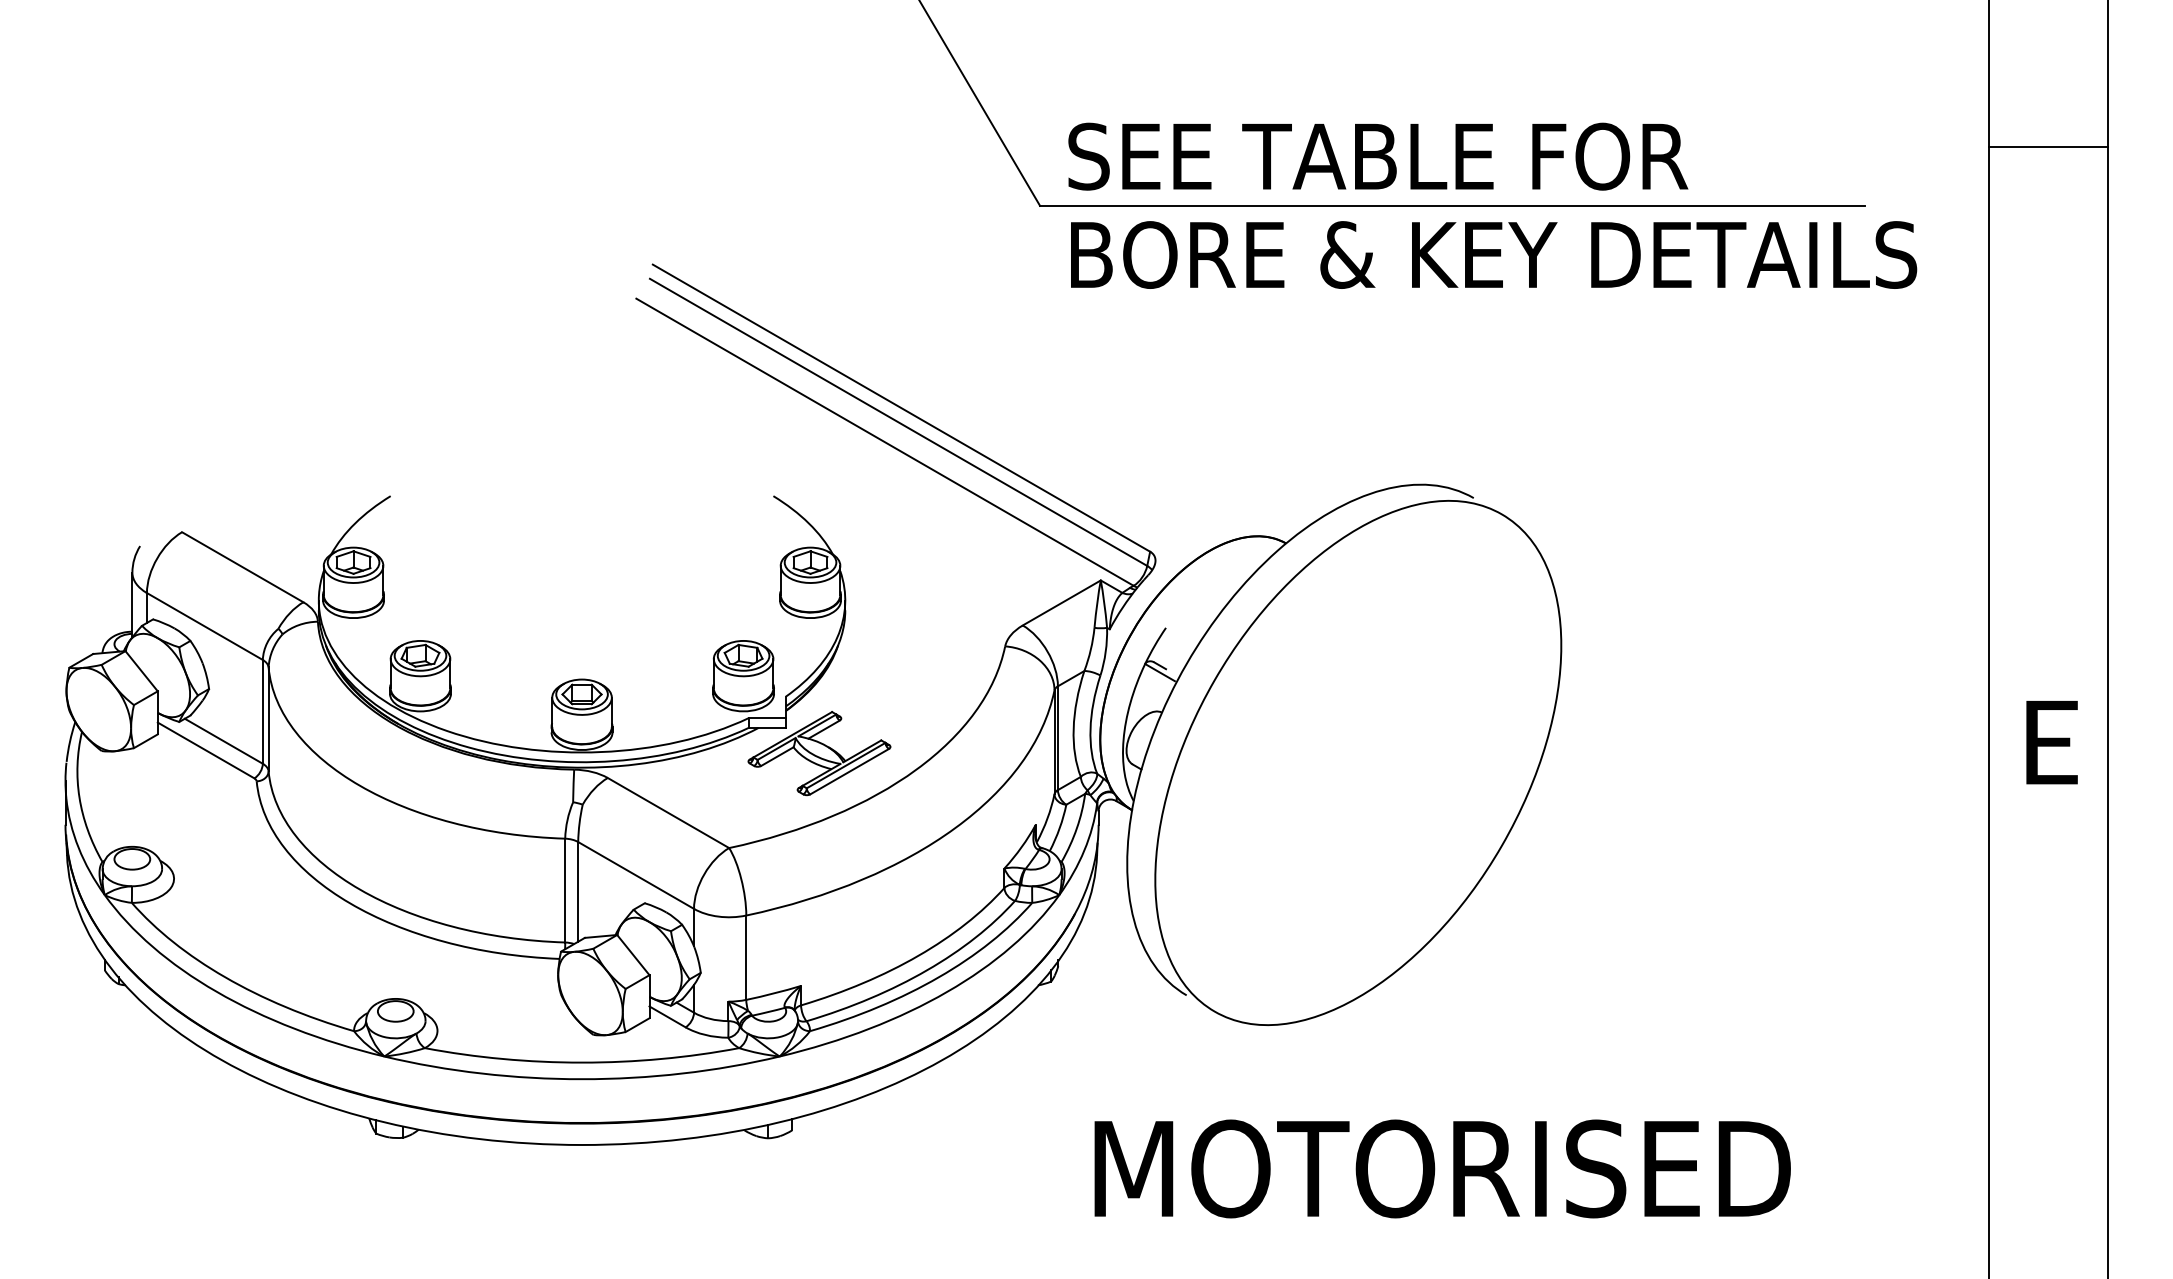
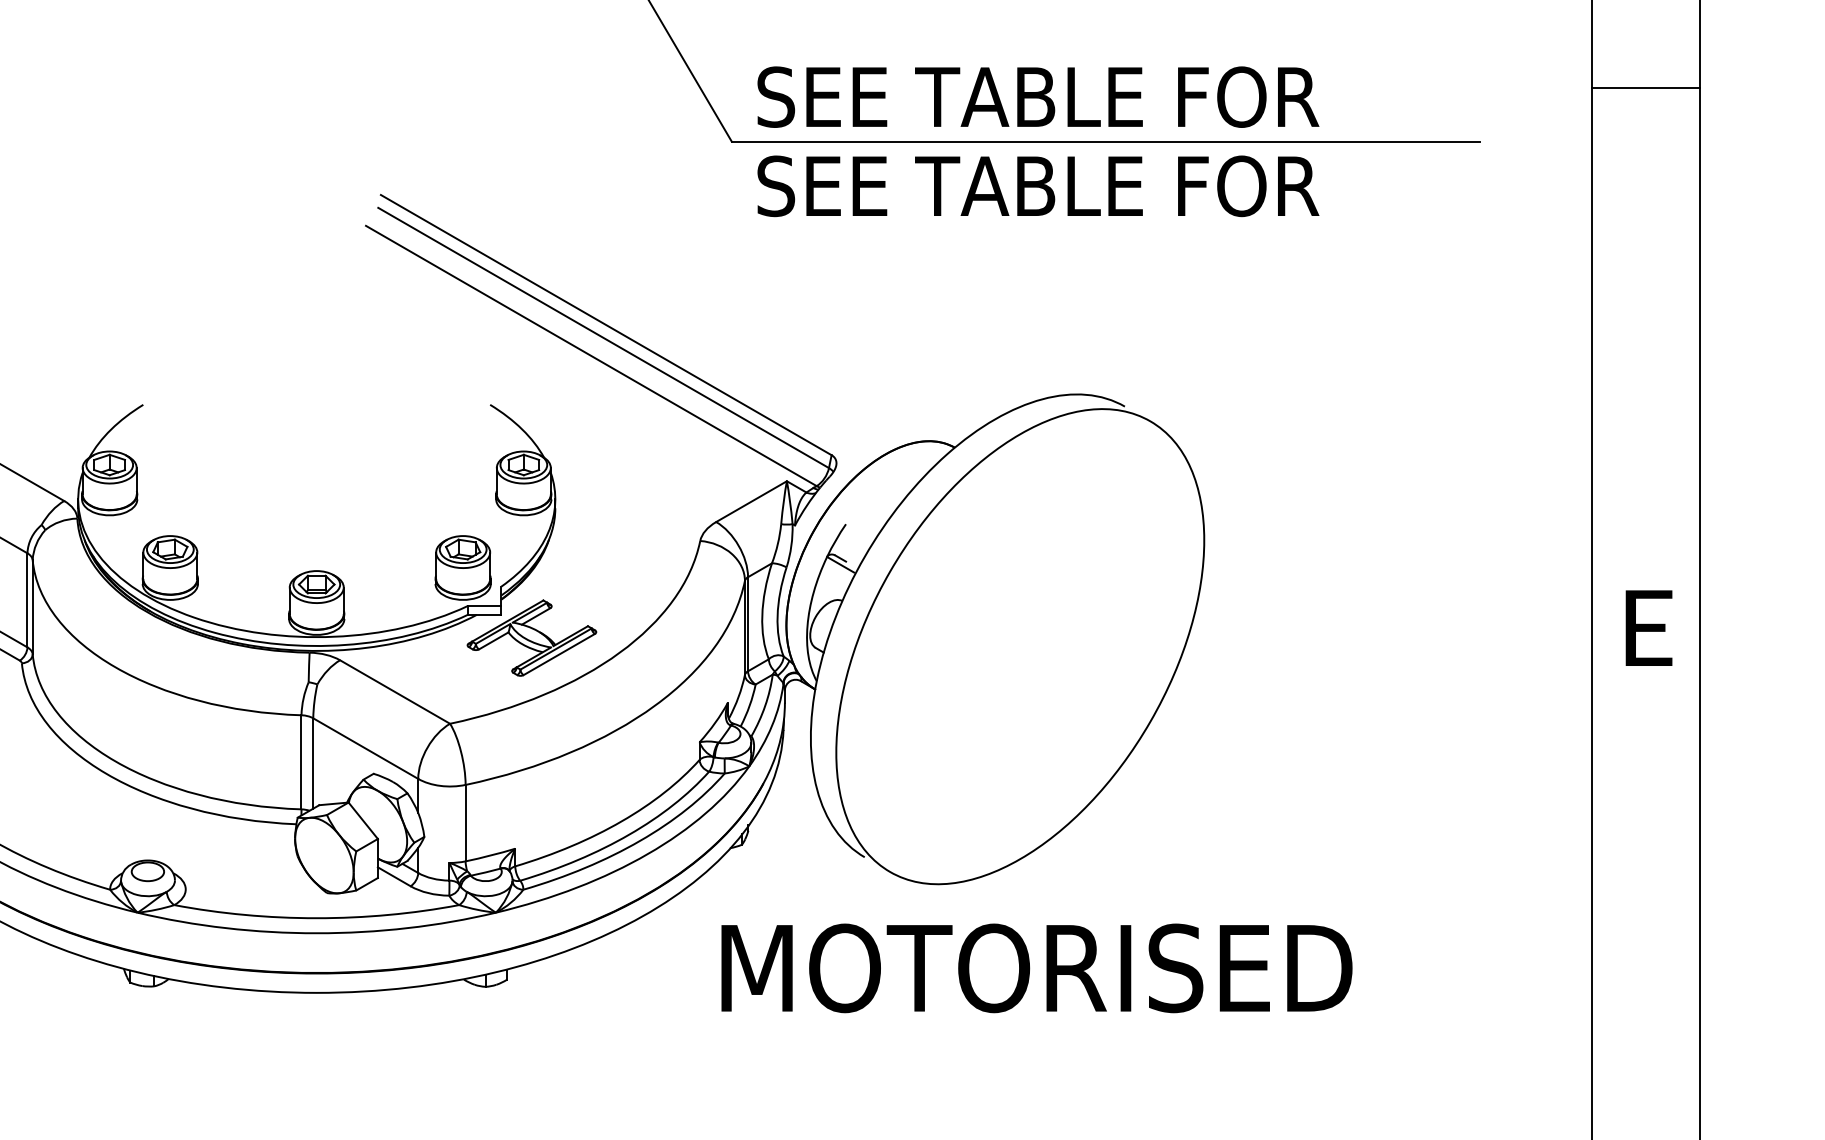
text: (1492, 254) -> (1141, 185), BORE & KEY DETAILS -> SEE TABLE FOR
text: (1442, 1168) -> (1036, 967), moved

